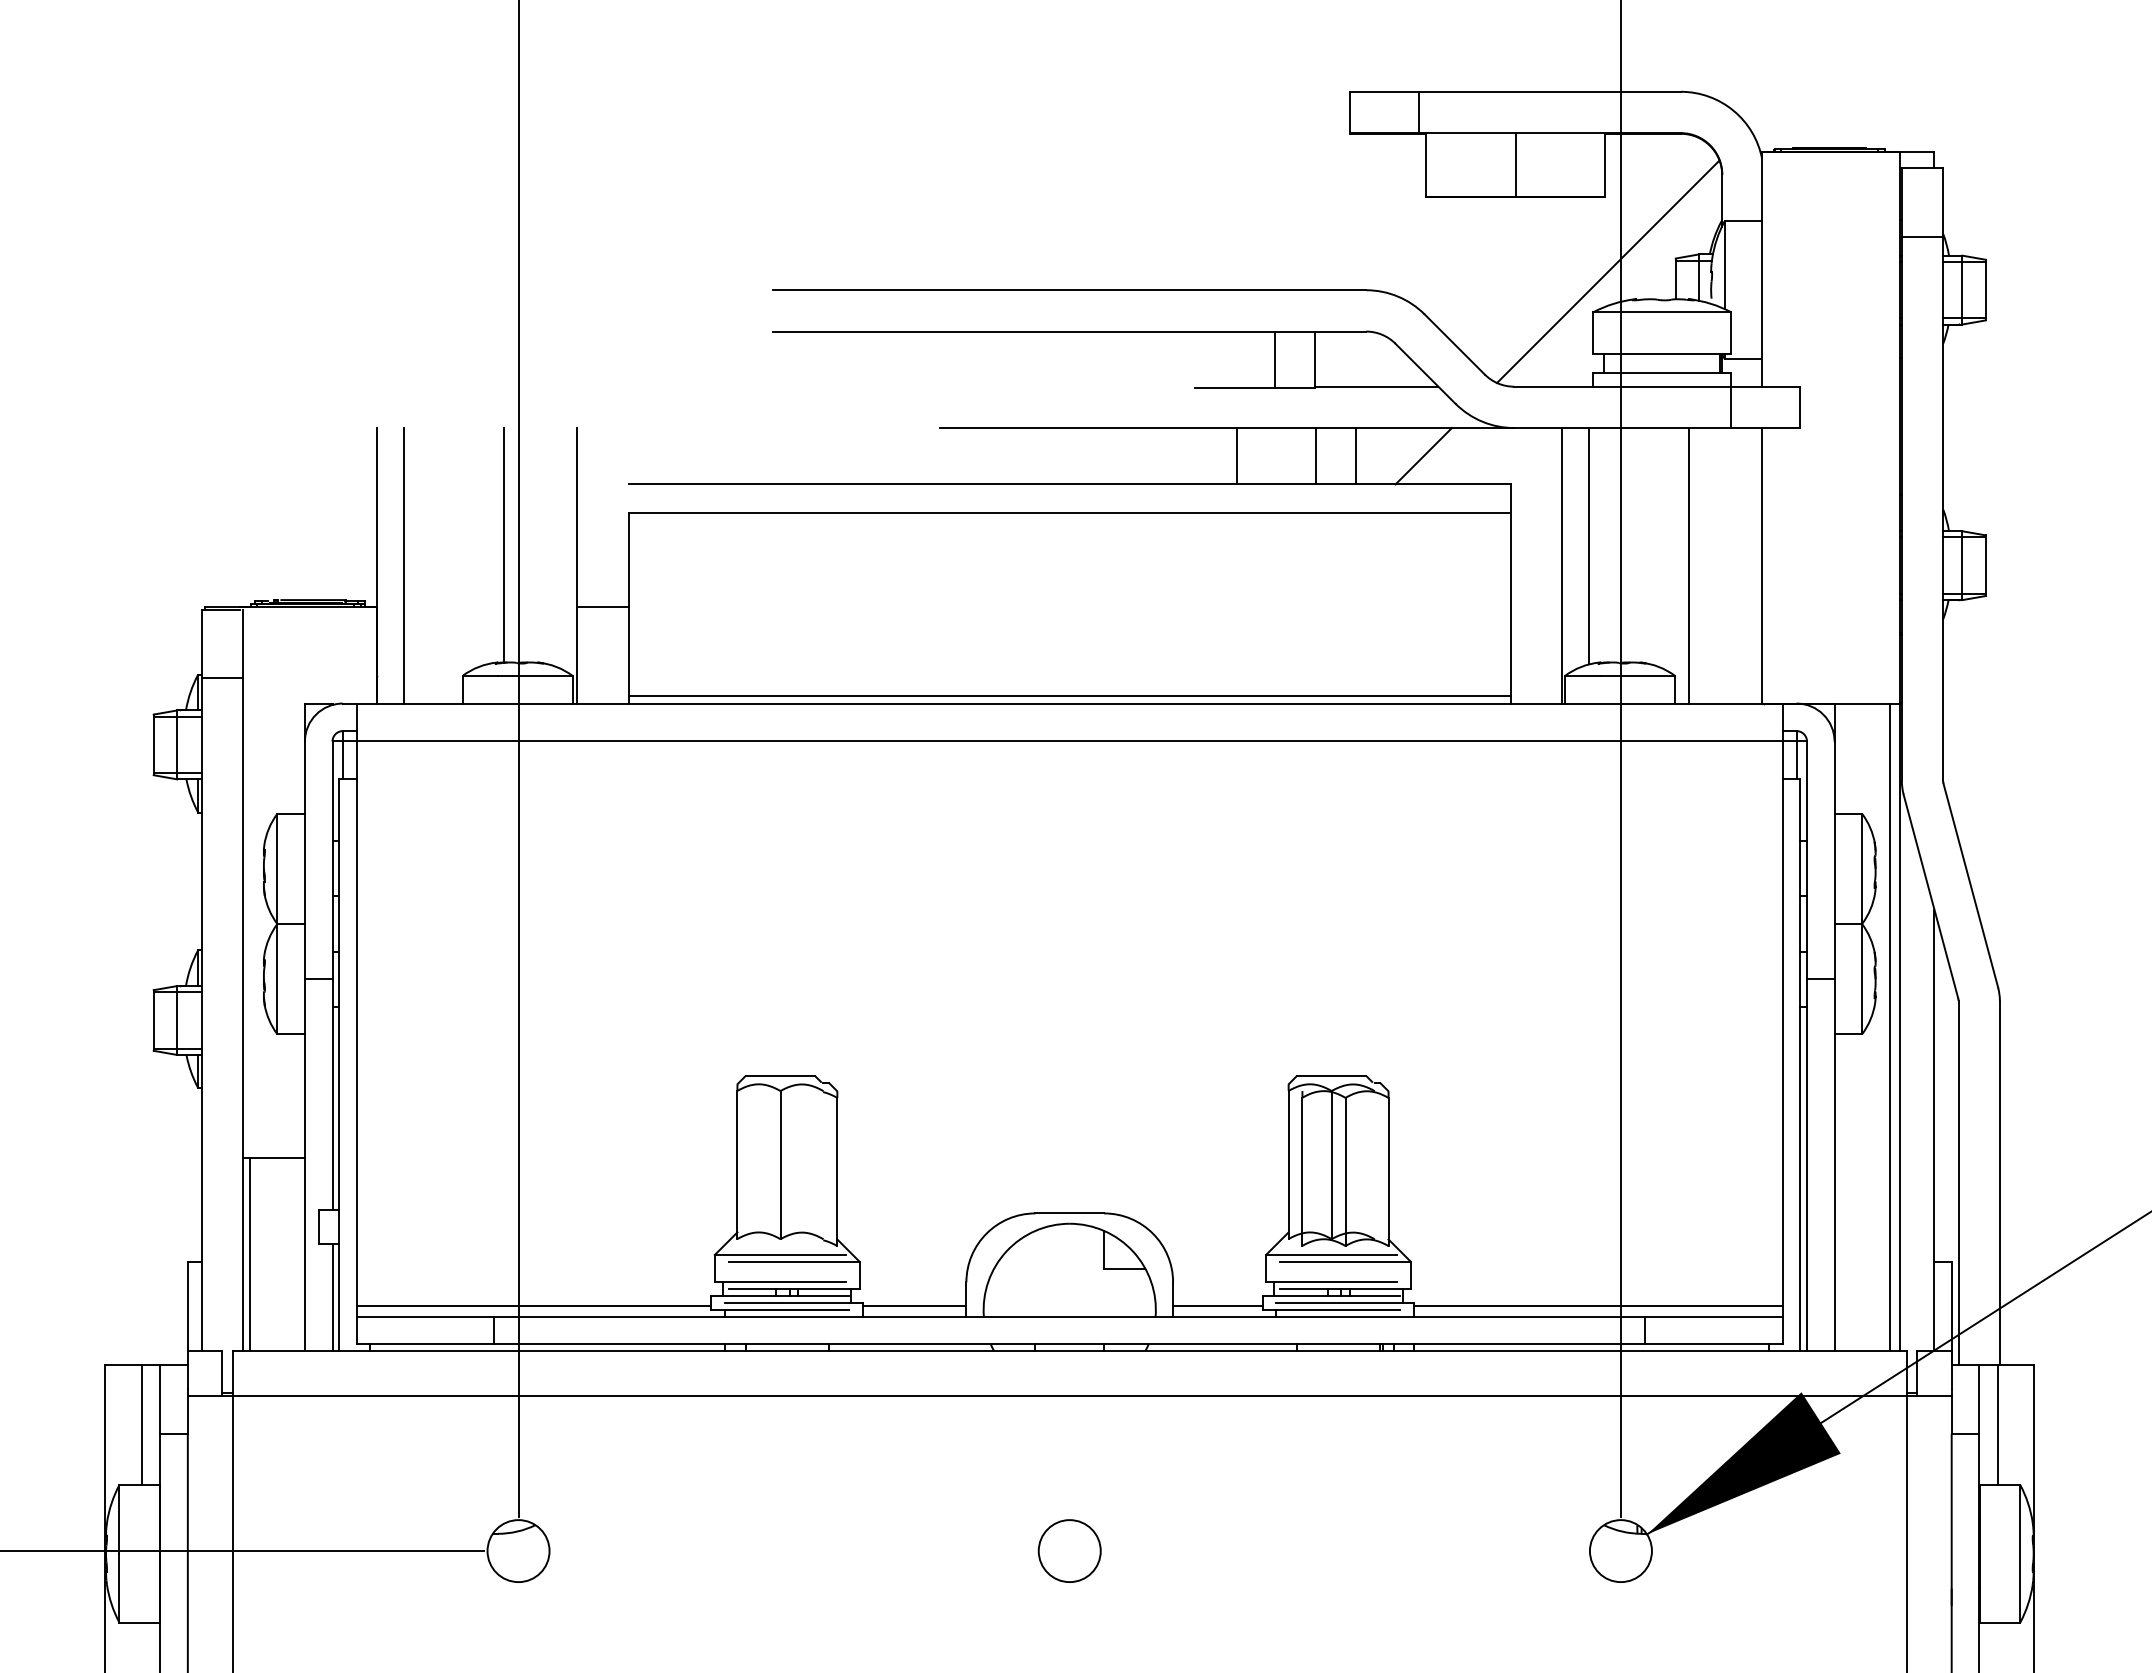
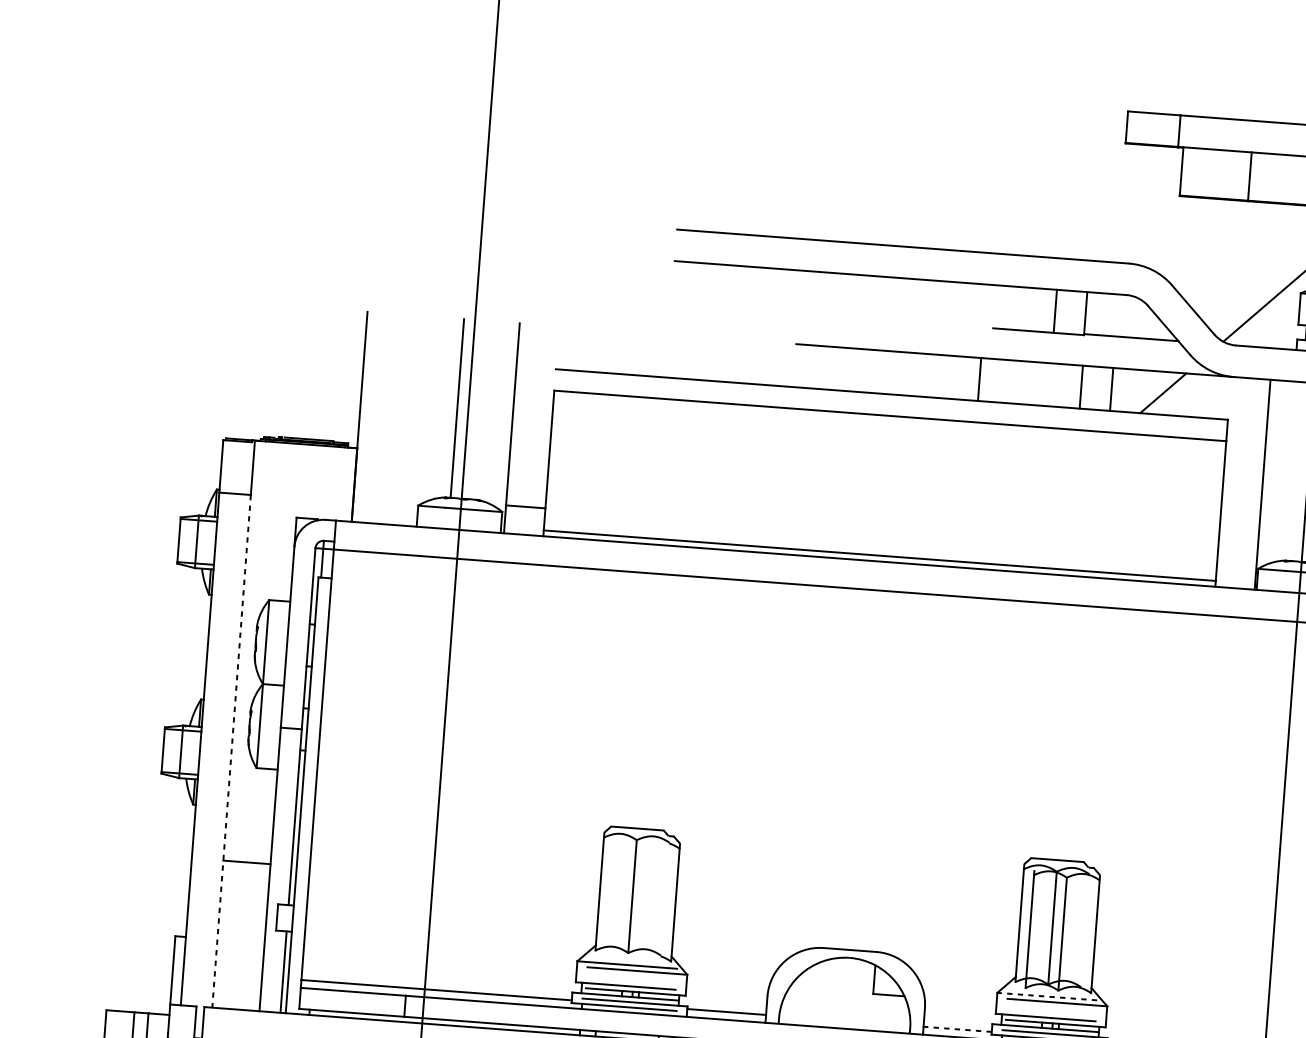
line: (1236, 456) -> (979, 379), moved
line: (1589, 546) -> (1284, 471), removed
line: (404, 565) -> (380, 418), removed
line: (602, 606) -> (525, 506), moved
line: (243, 1015) -> (231, 751), solid -> dashed
line: (249, 1254) -> (222, 934), removed
line: (1331, 1254) -> (1047, 996), solid -> dashed
line: (1217, 1306) -> (957, 1029), solid -> dashed

